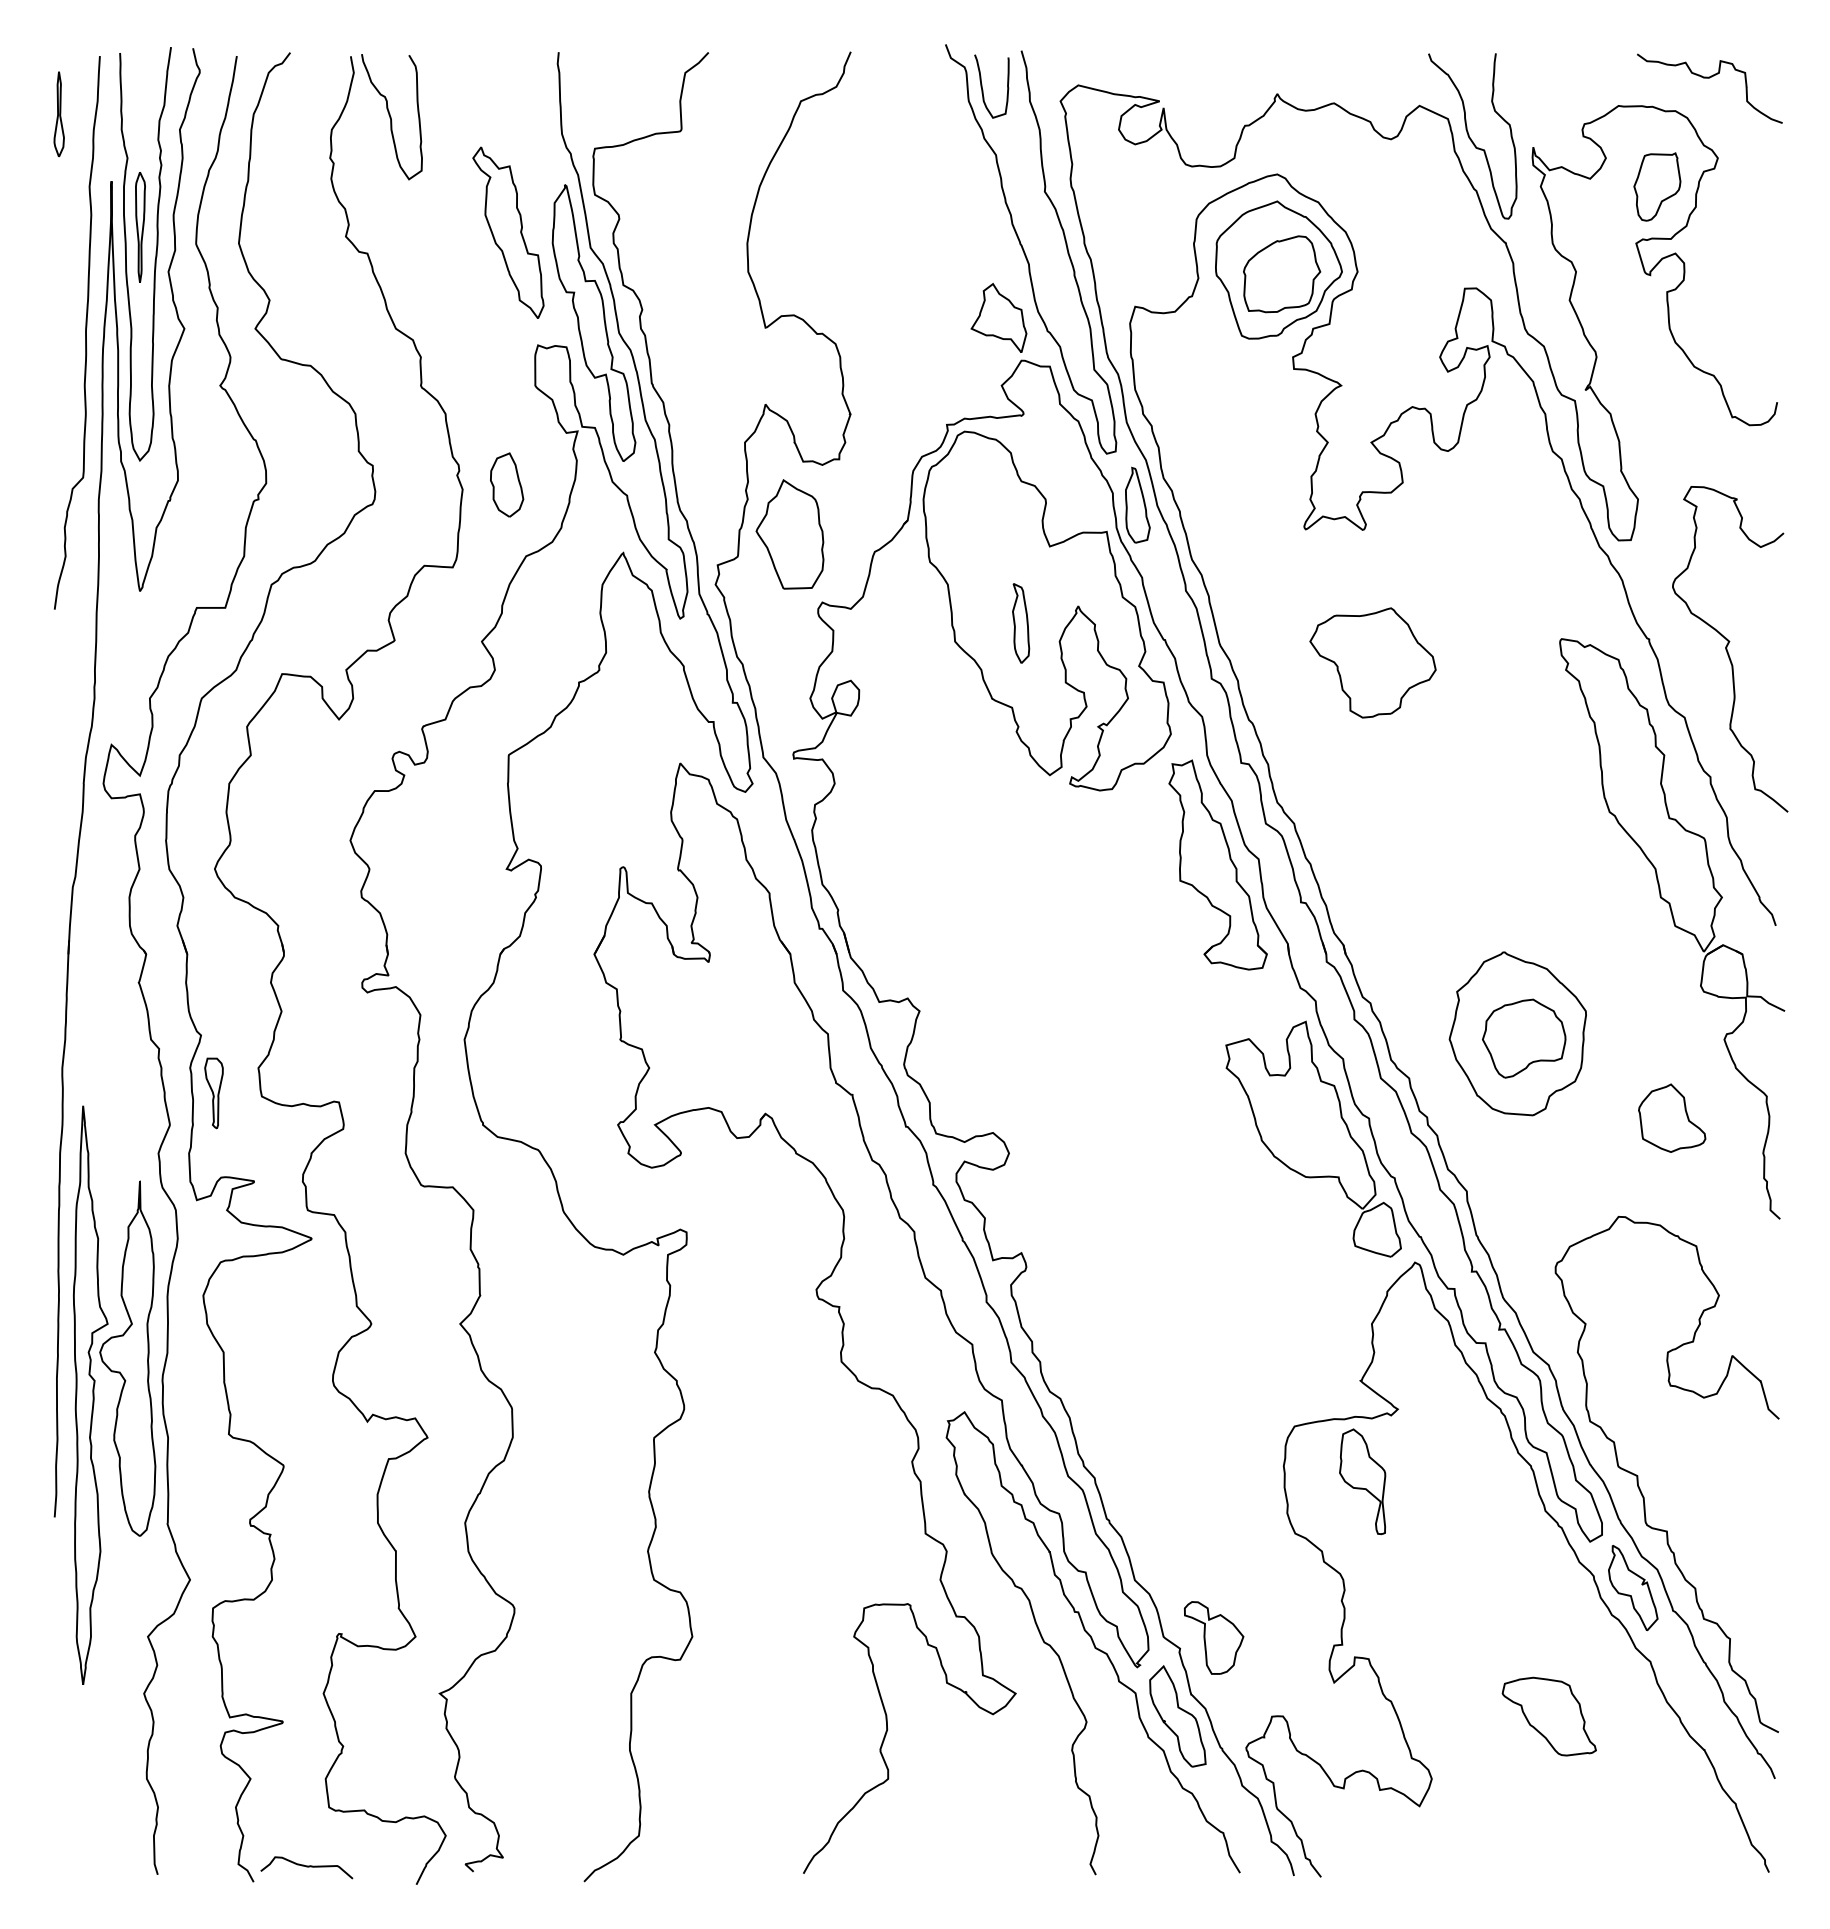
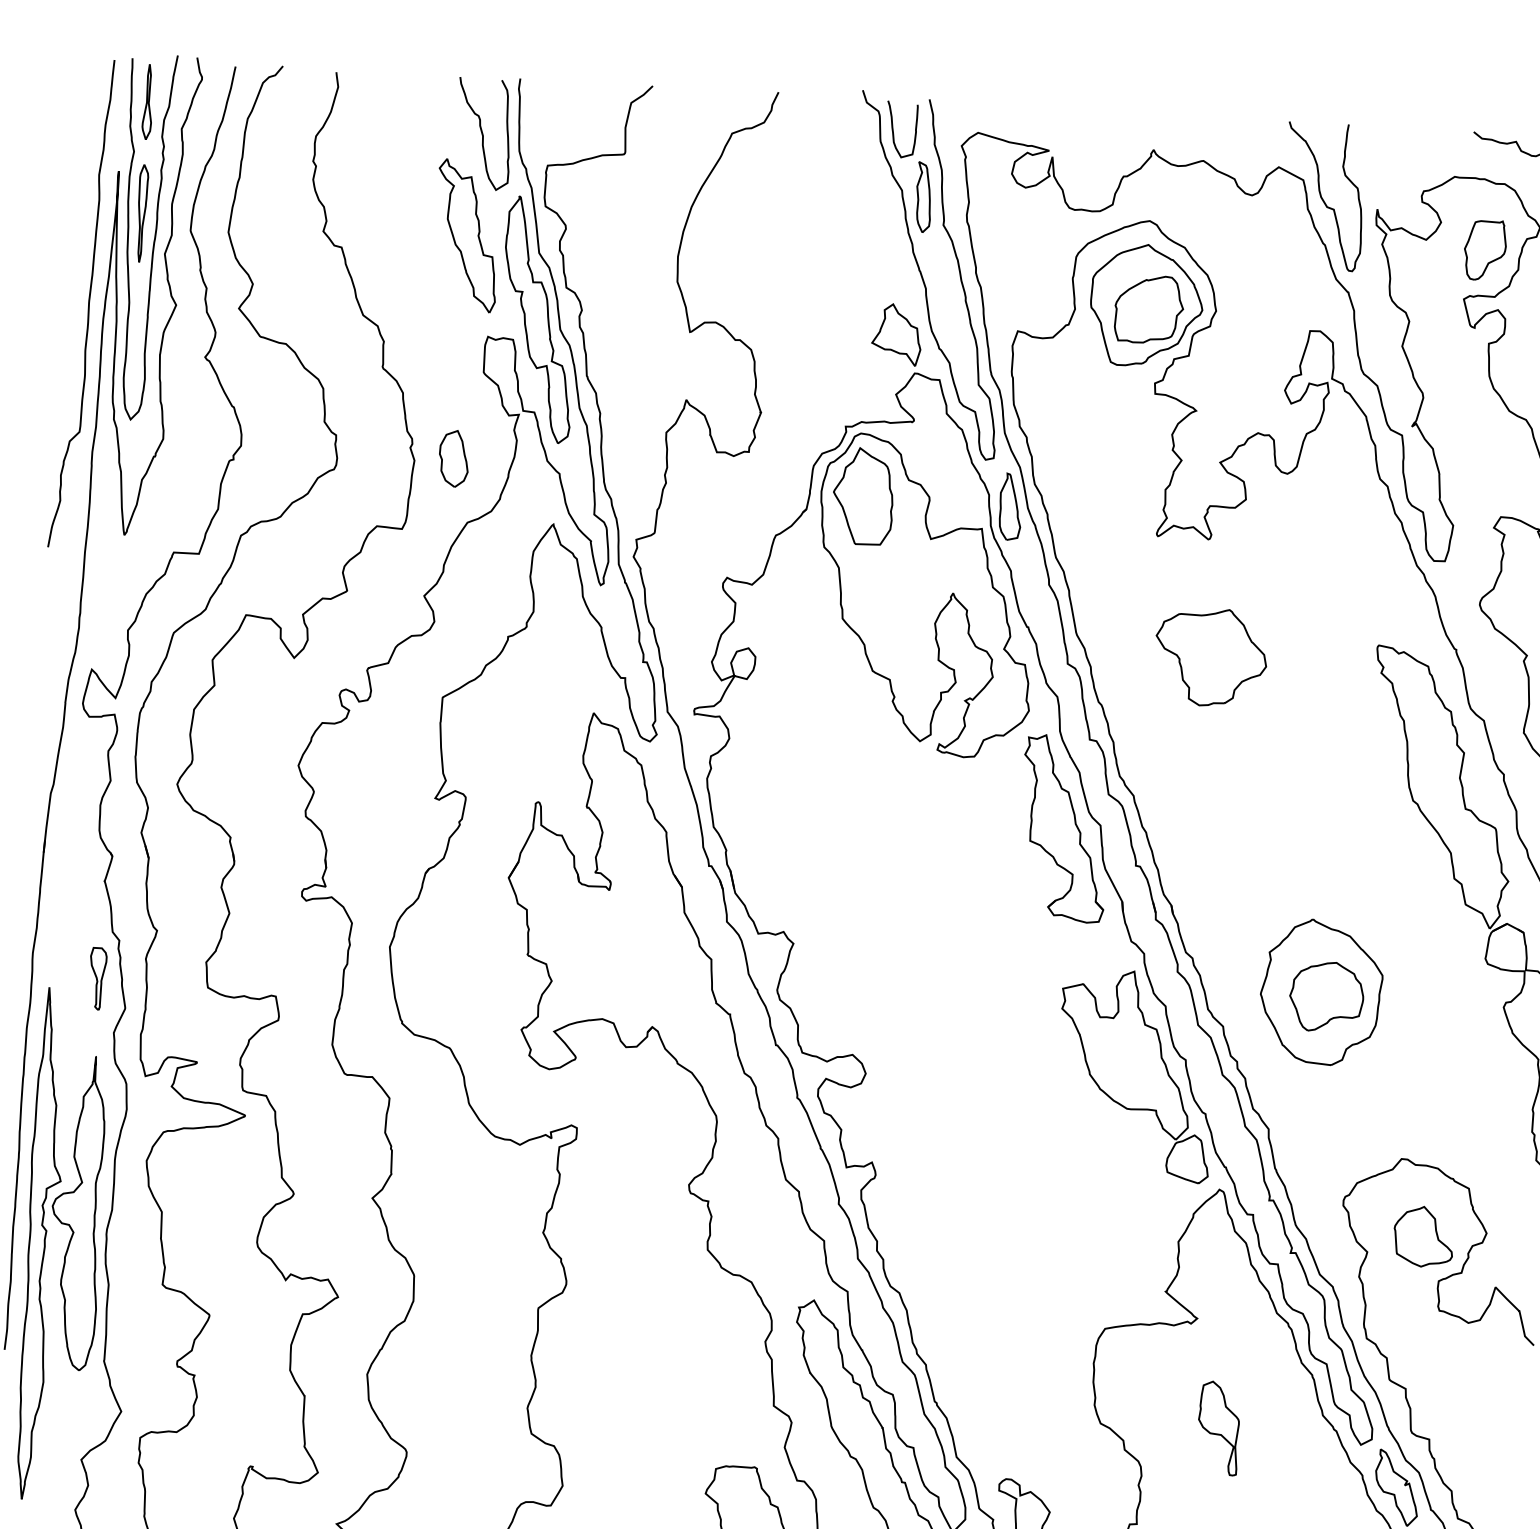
part: (58, 114) -> (147, 102), moved
curve: (391, 117) -> (483, 134), moved
part: (789, 534) -> (862, 496), moved
part: (1021, 623) -> (924, 197), moved
part: (213, 1093) -> (97, 978), moved
part: (1672, 1117) -> (1423, 1236), moved
part: (1362, 1481) -> (1218, 1428), moved

